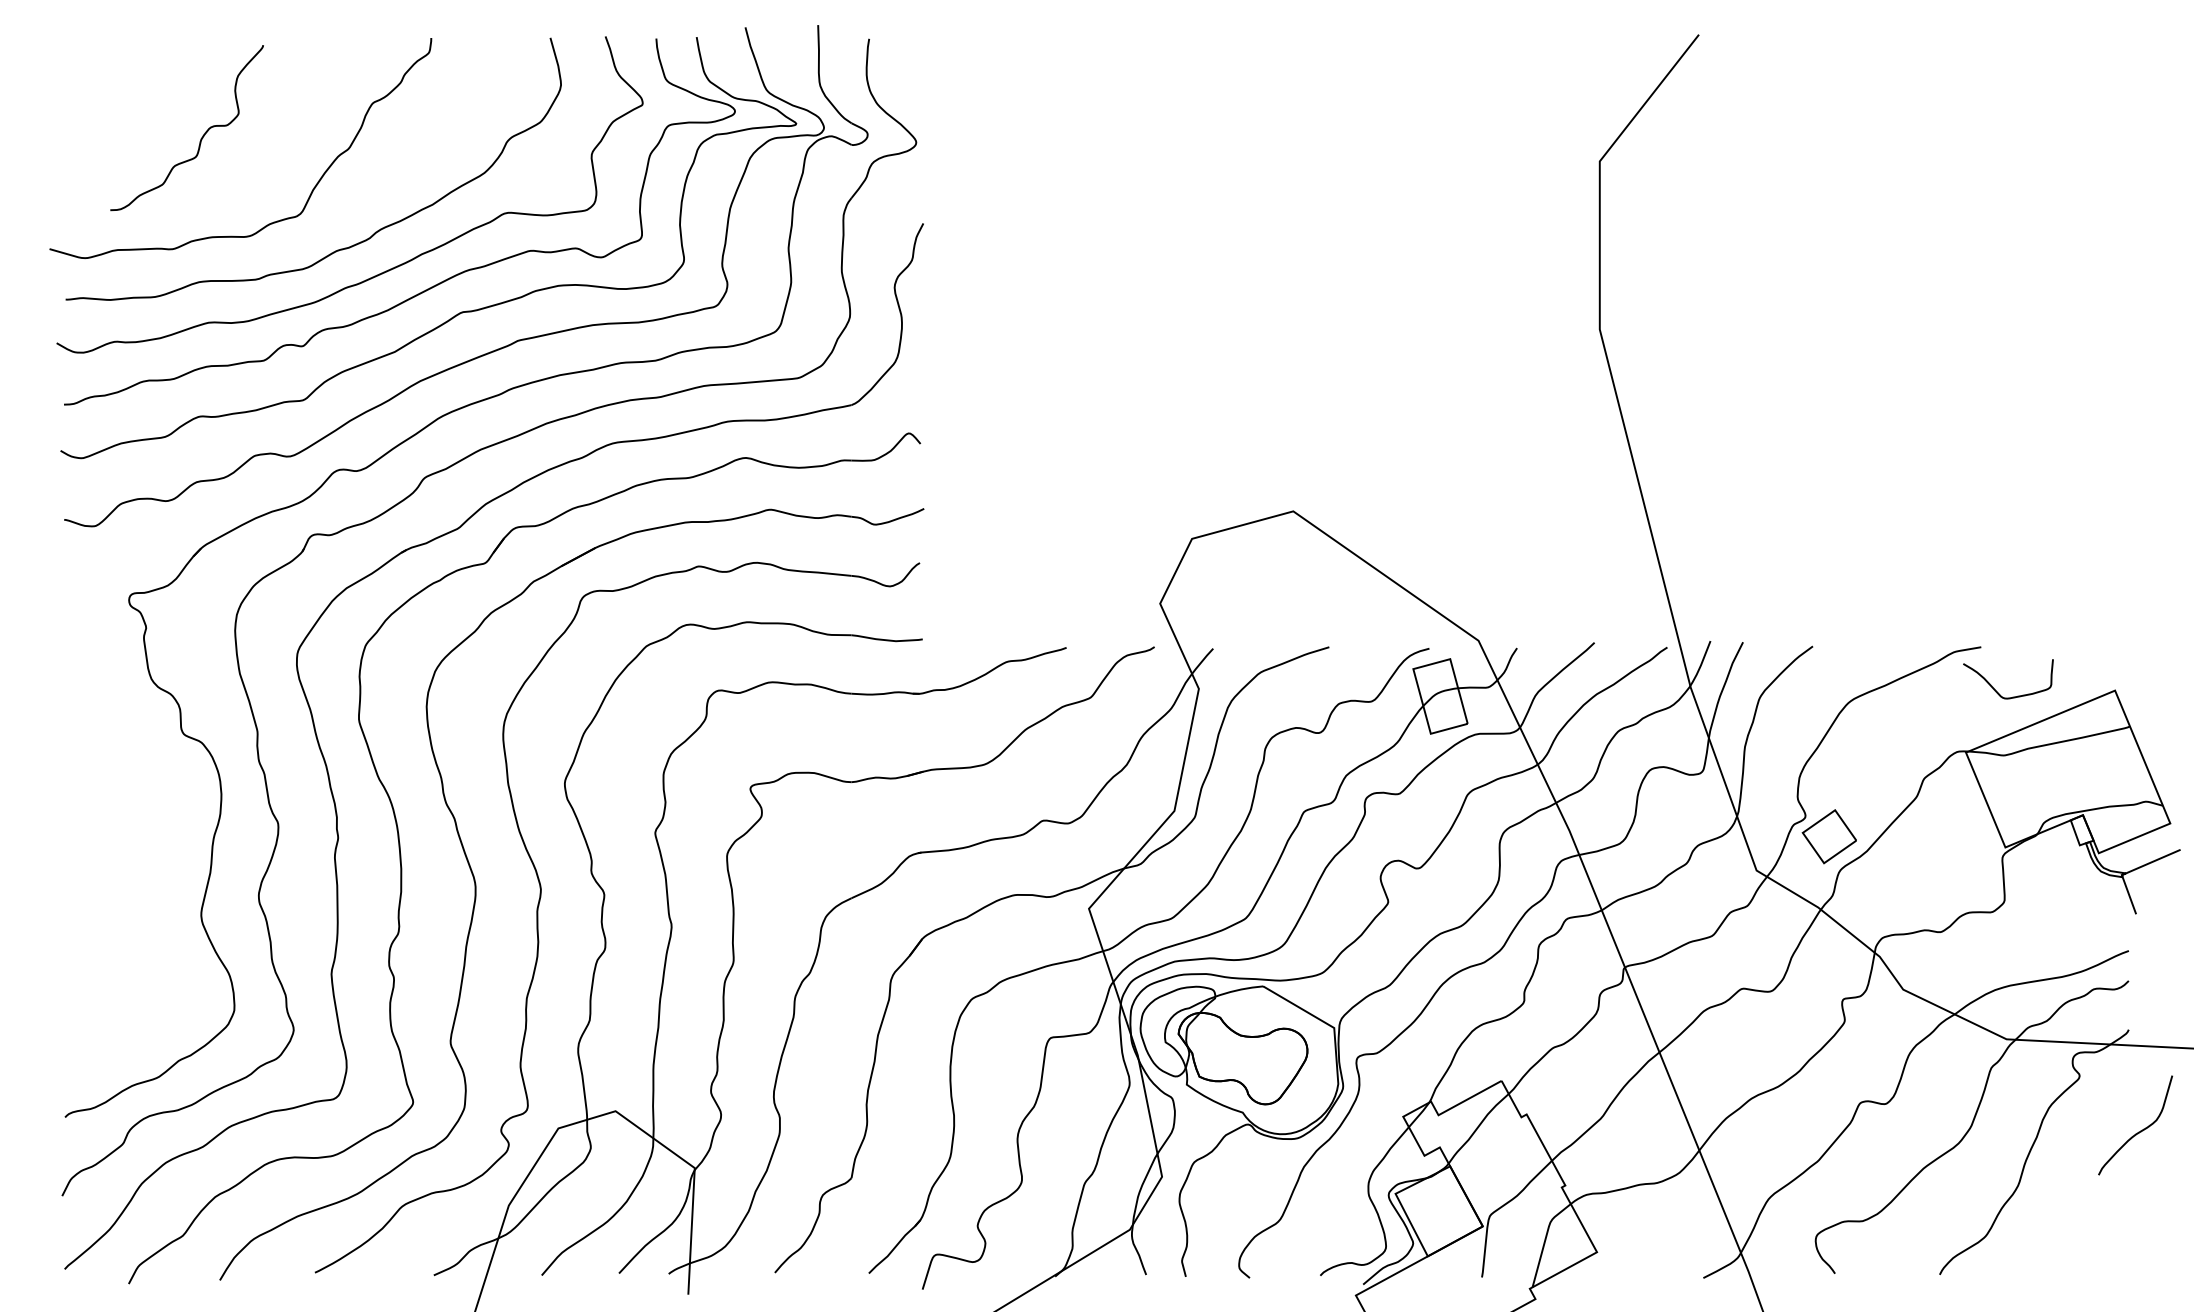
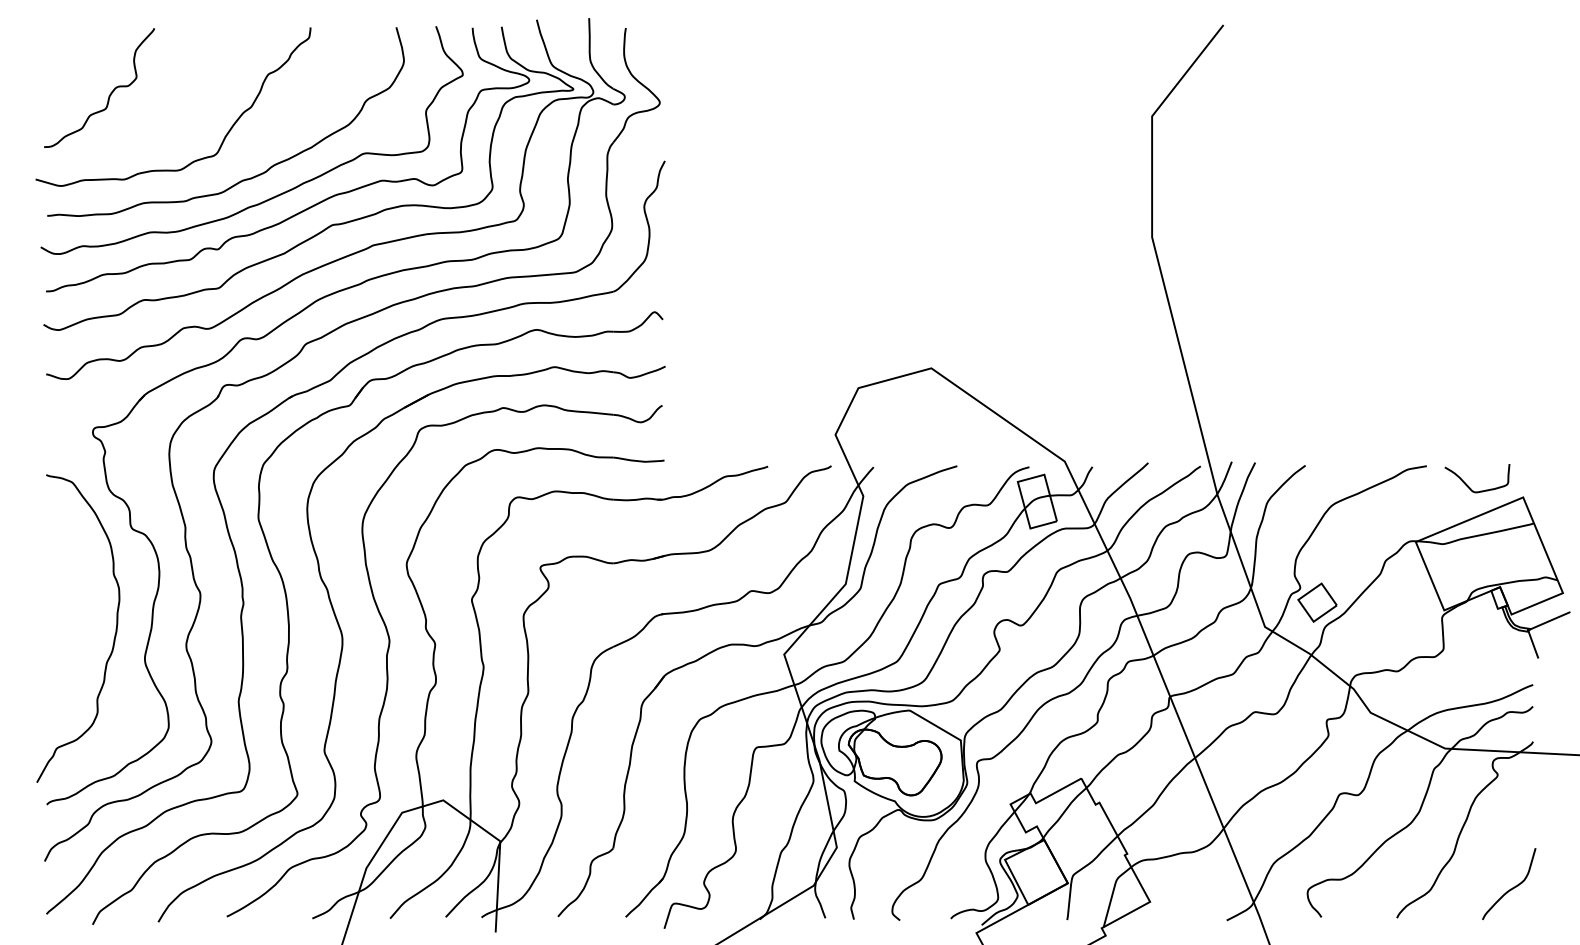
curve: (200, 138) -> (109, 95), moved
curve: (1996, 690) -> (1468, 486), moved
curve: (158, 885) -> (114, 637), added
curve: (2138, 1131) -> (1511, 888), moved

